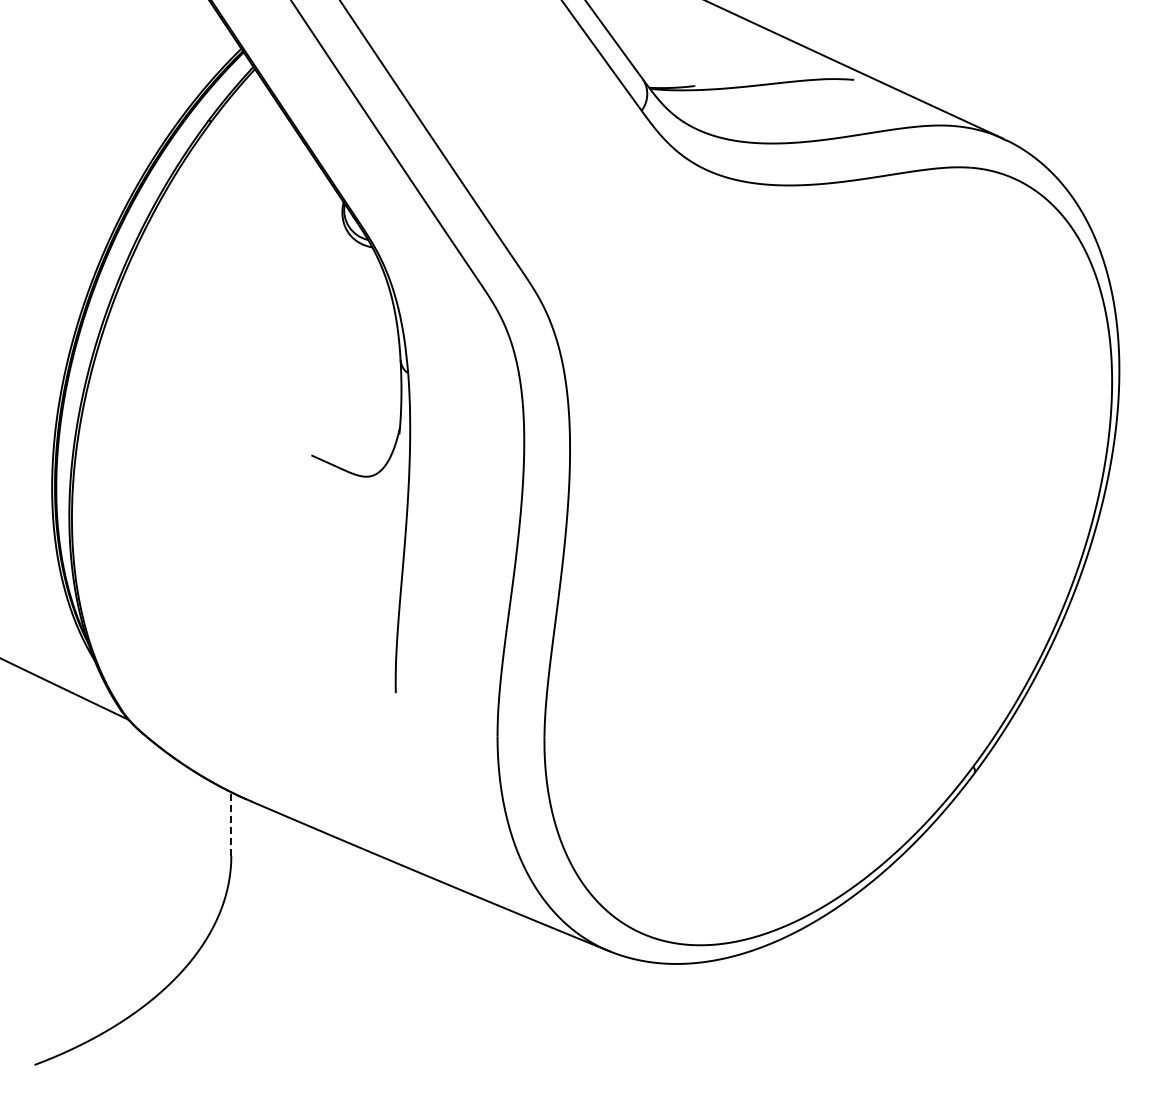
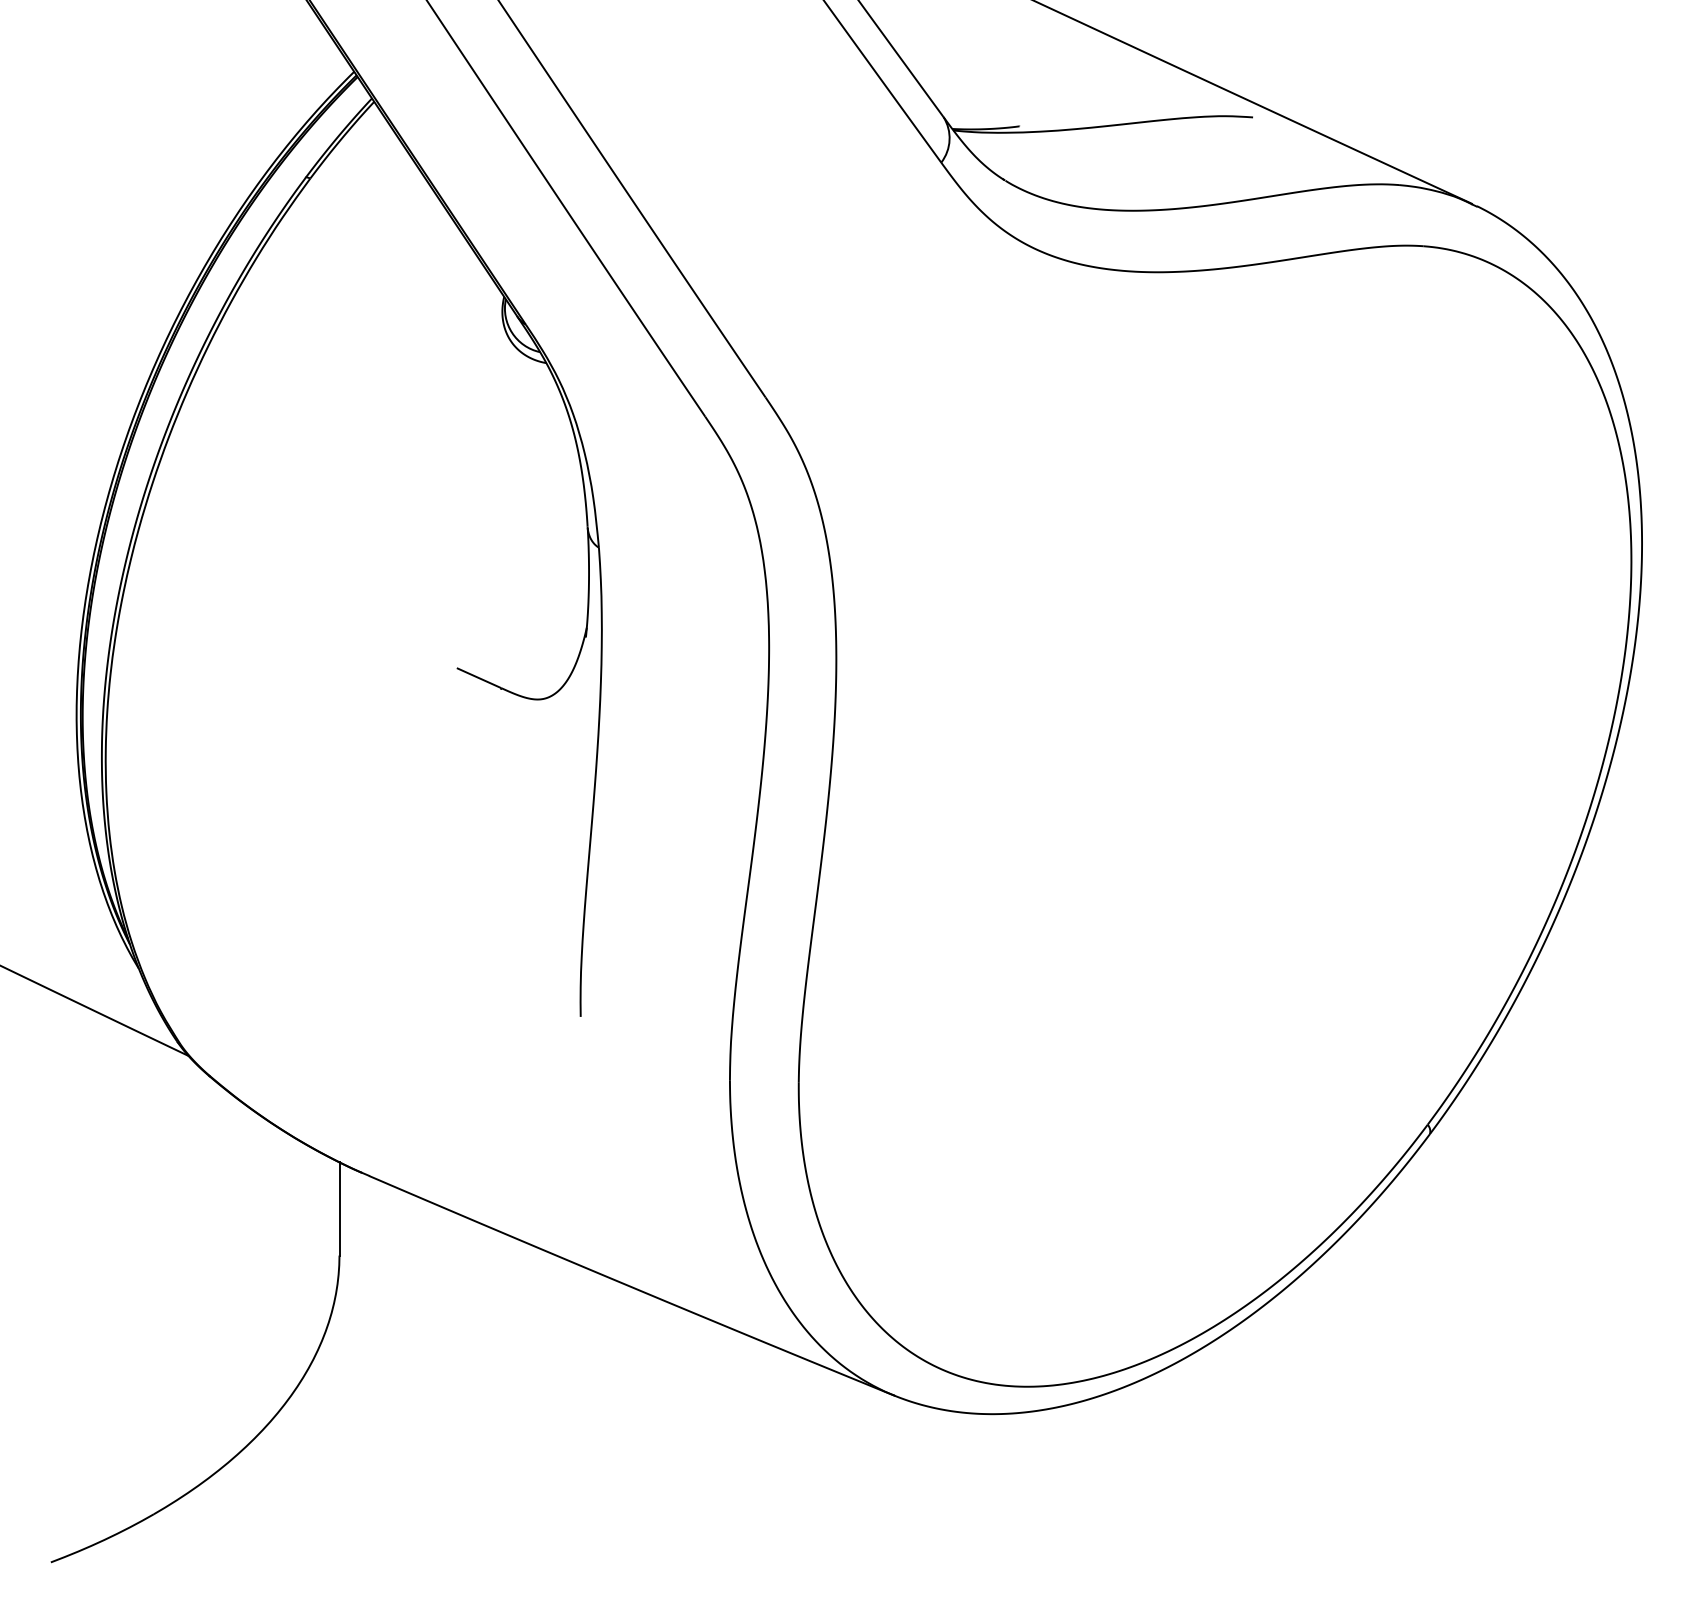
line: (231, 824) -> (339, 1209), dashed -> solid

